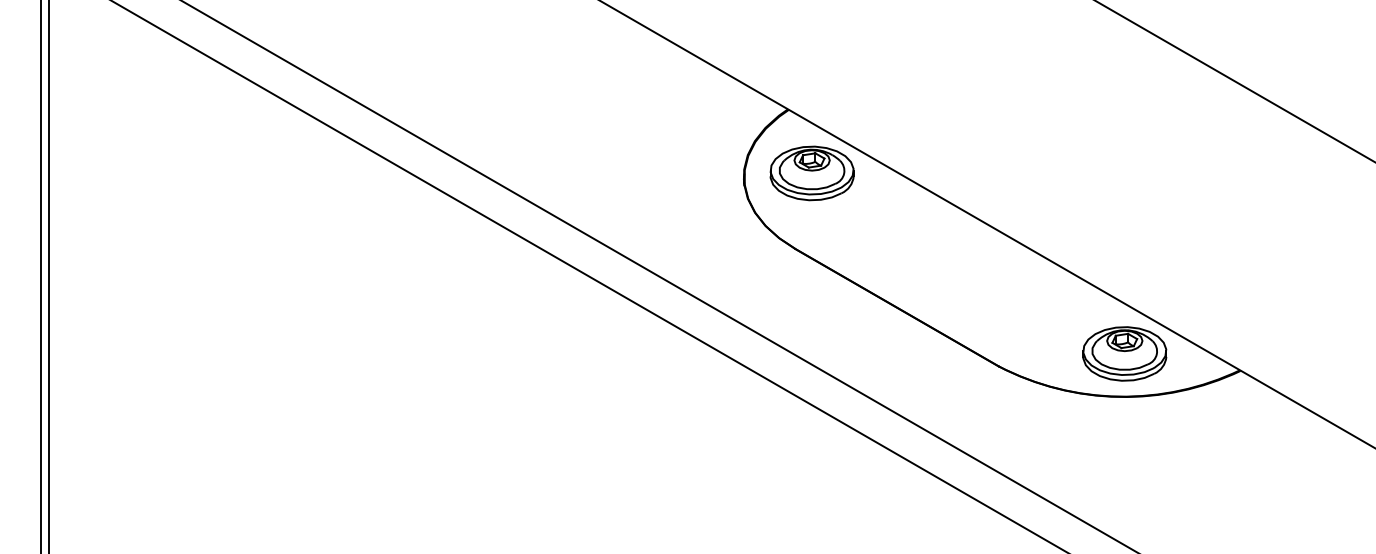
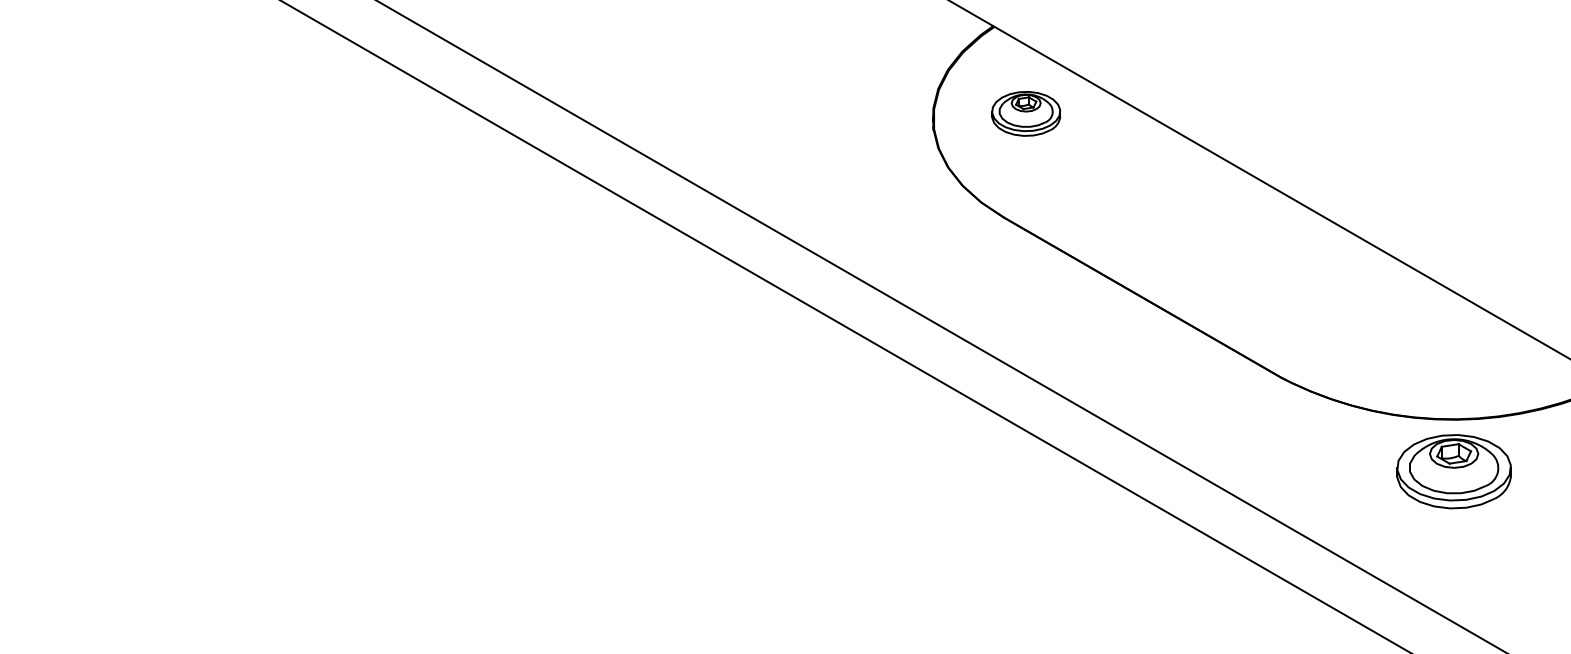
part: (811, 173) -> (1025, 113), size x0.6
part: (1124, 353) -> (1453, 471), moved

